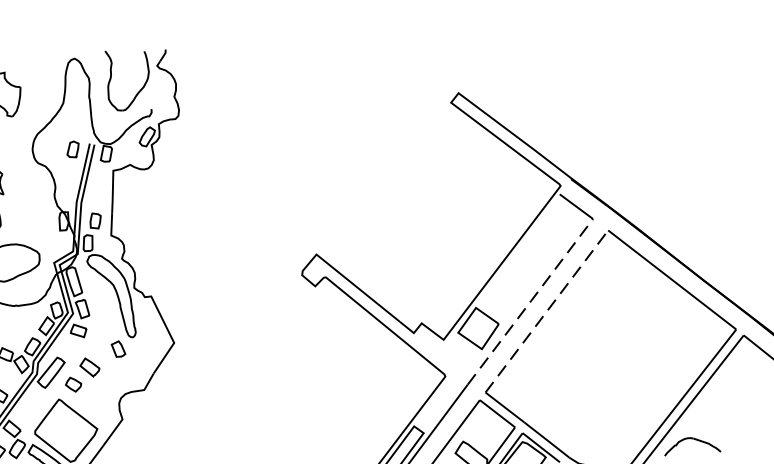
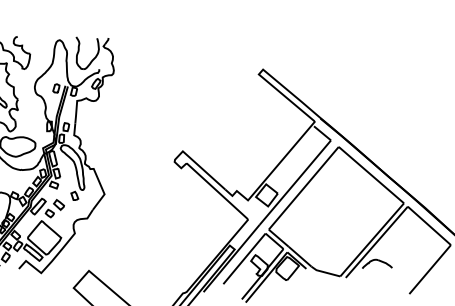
line: (530, 301) -> (295, 182), dashed -> solid
line: (546, 311) -> (303, 188), dashed -> solid

